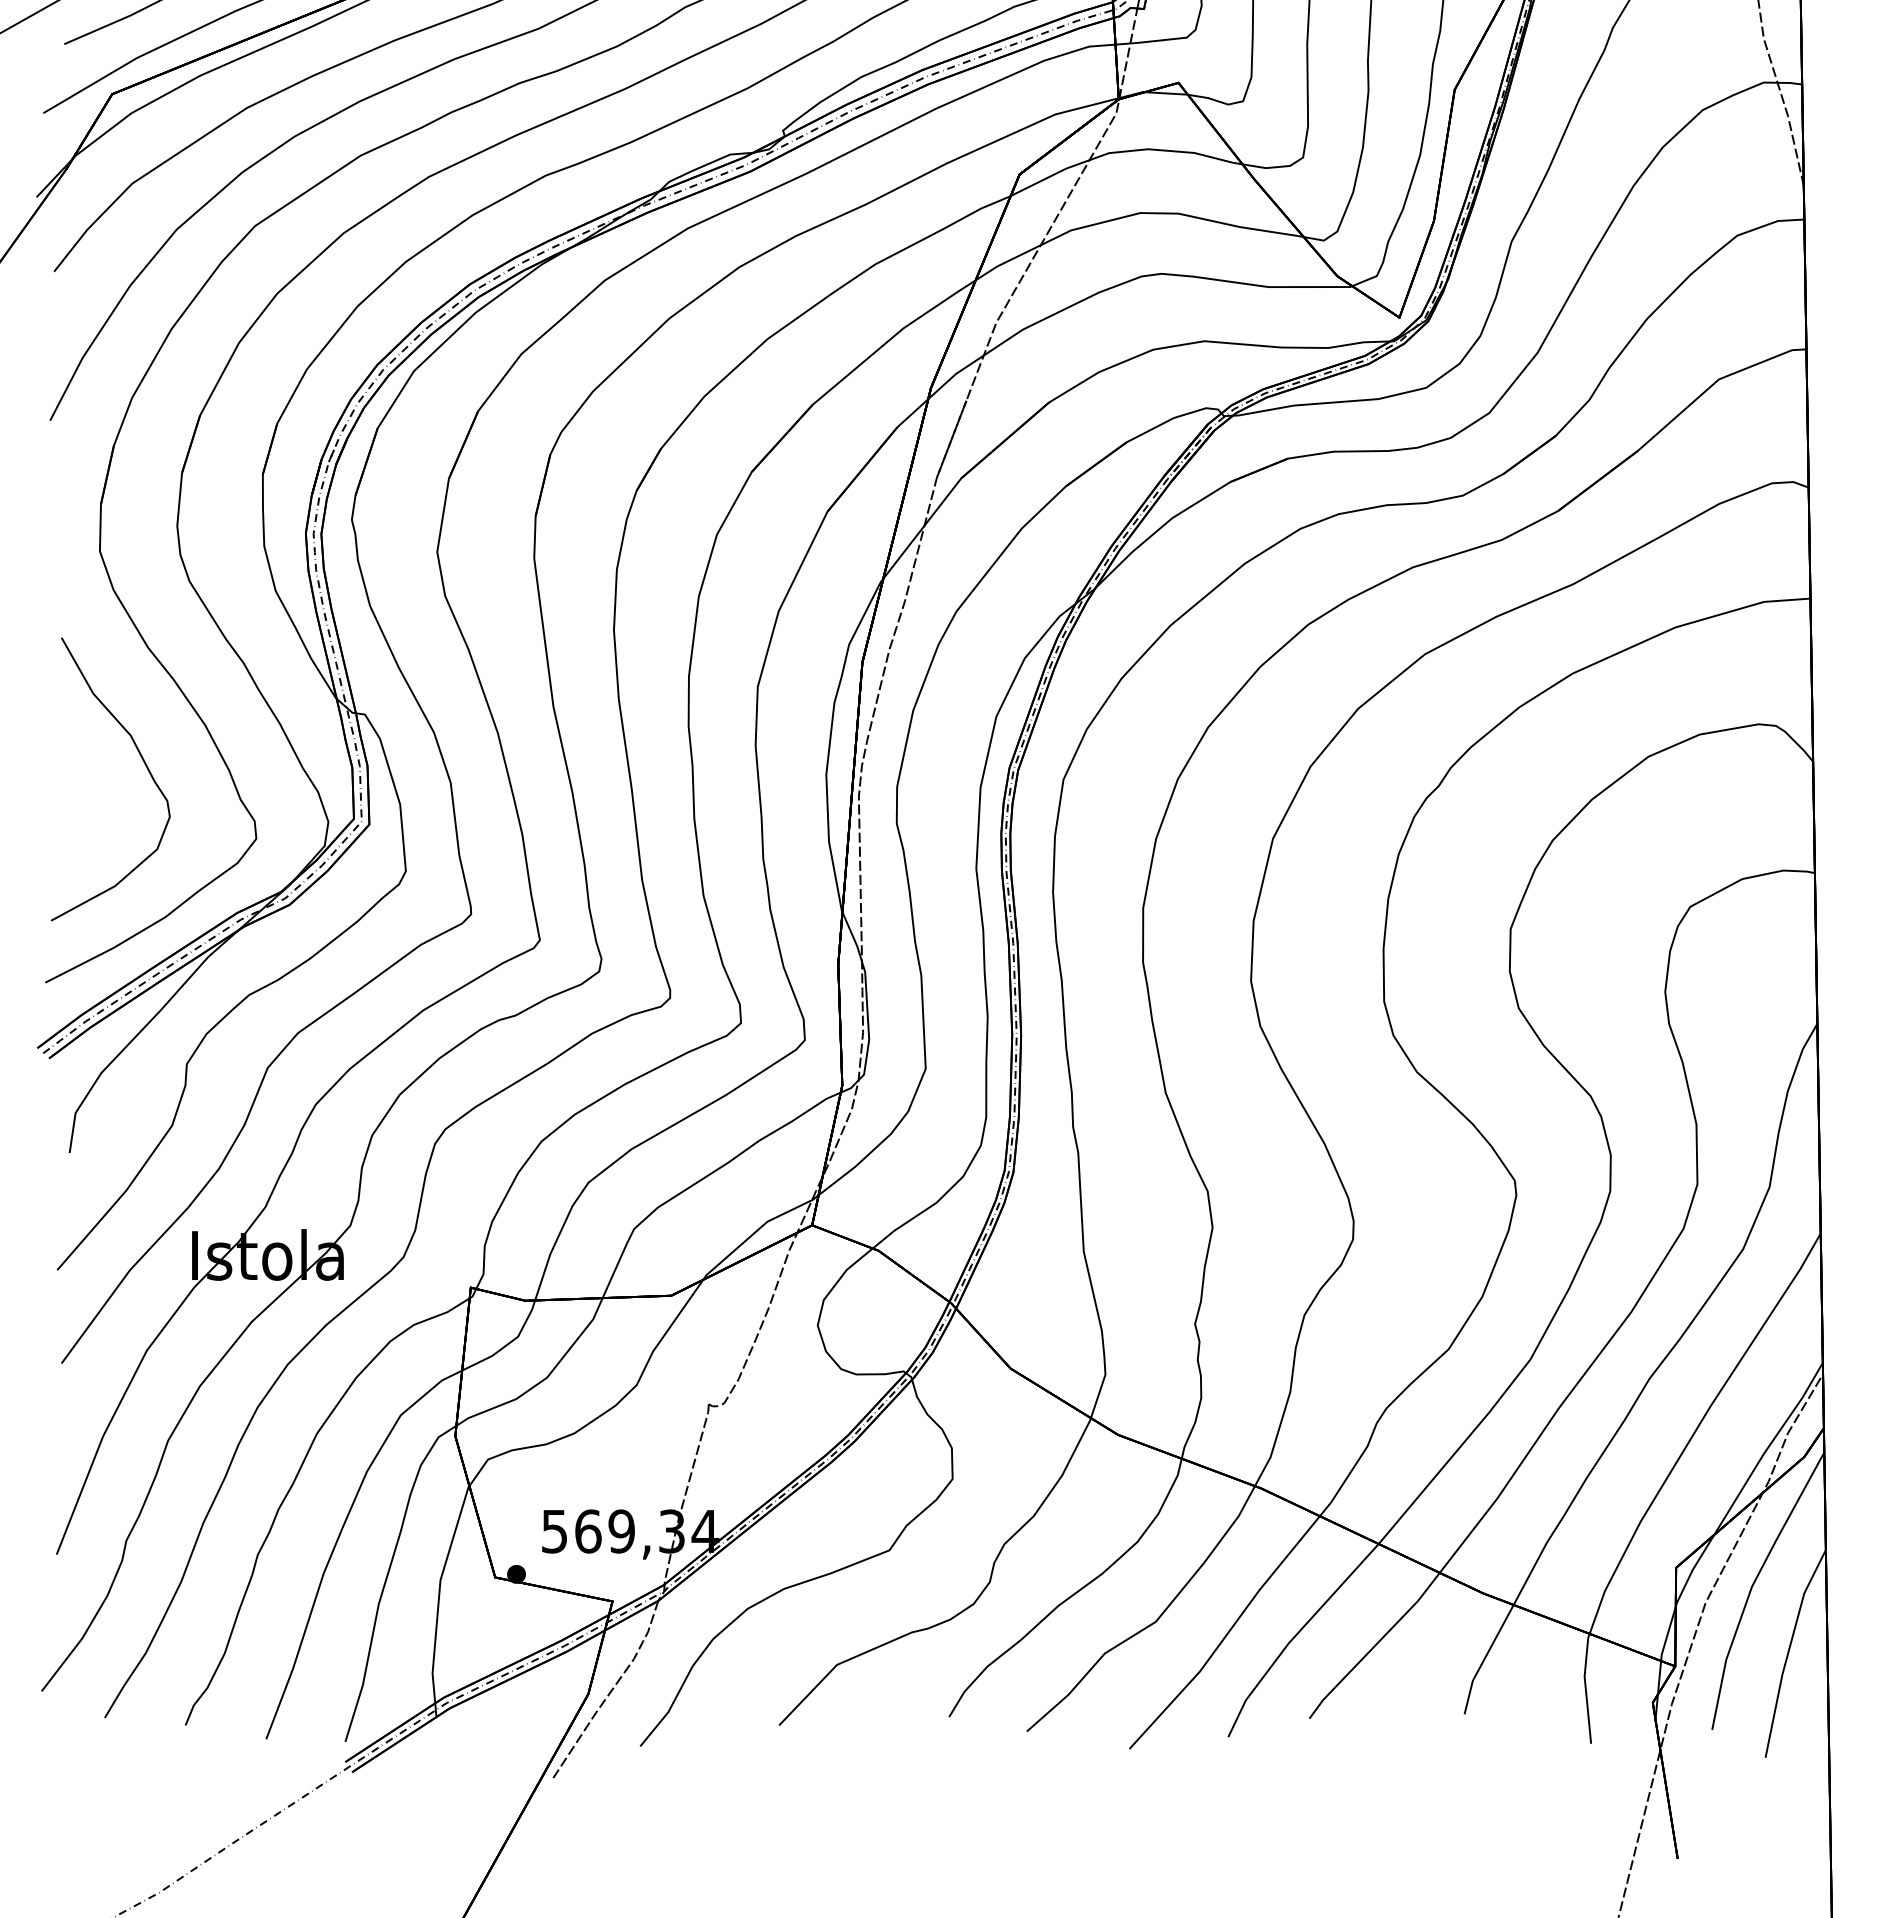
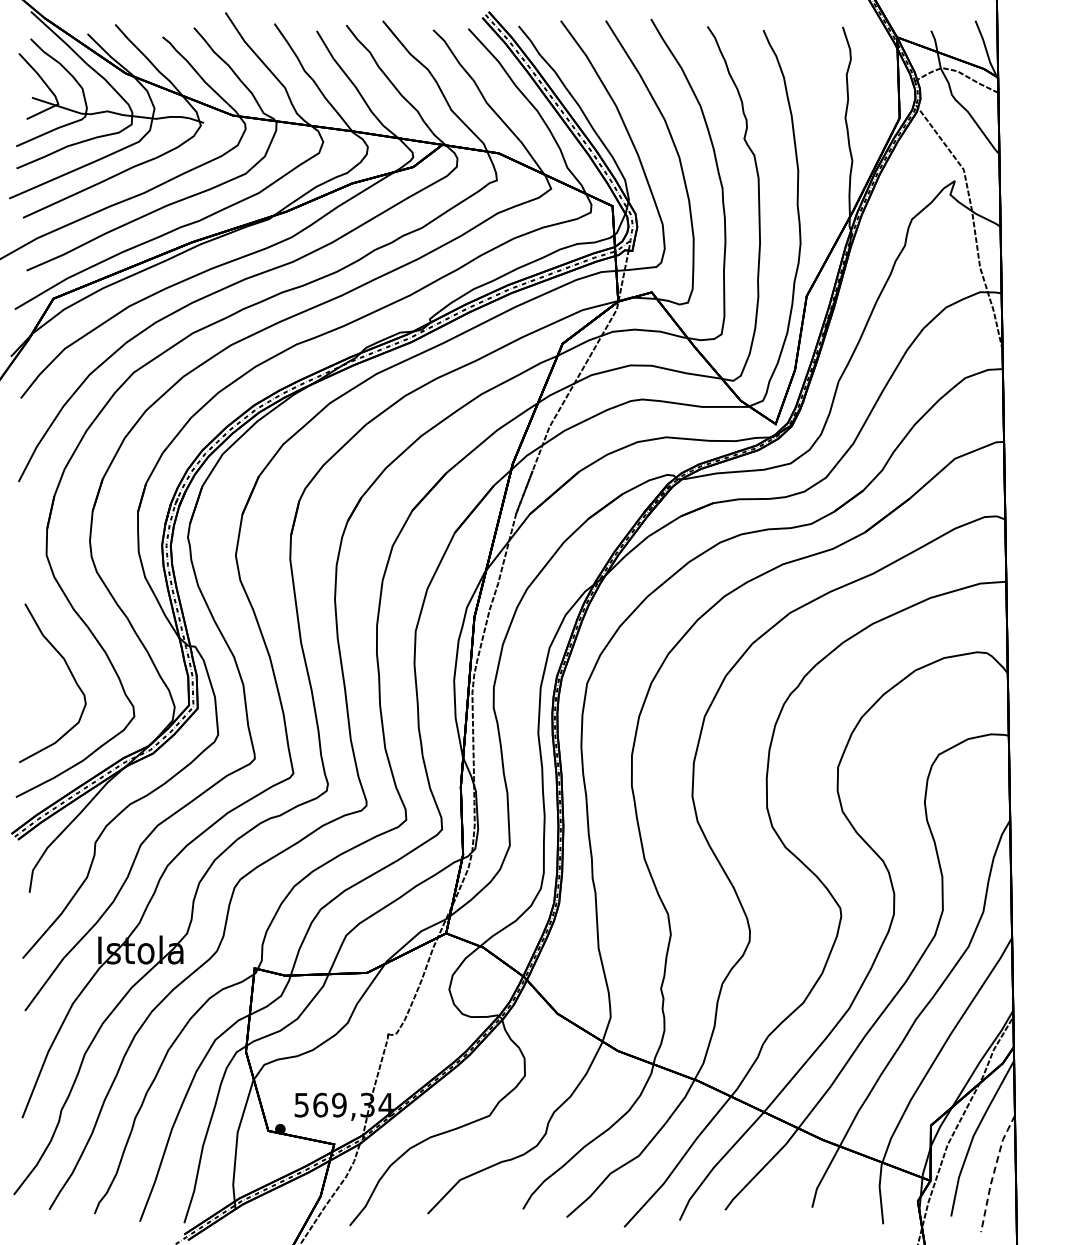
line: (1789, 1651) -> (994, 1172), solid -> dashed

